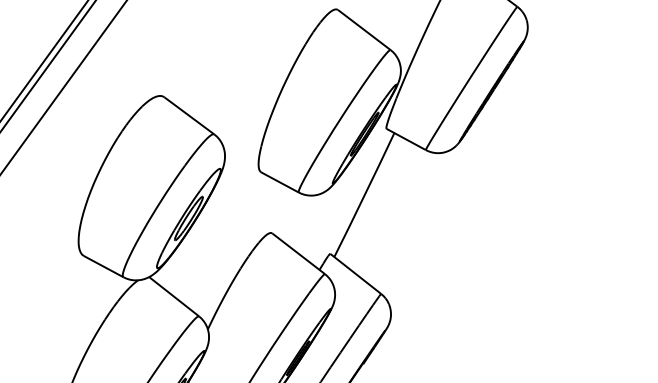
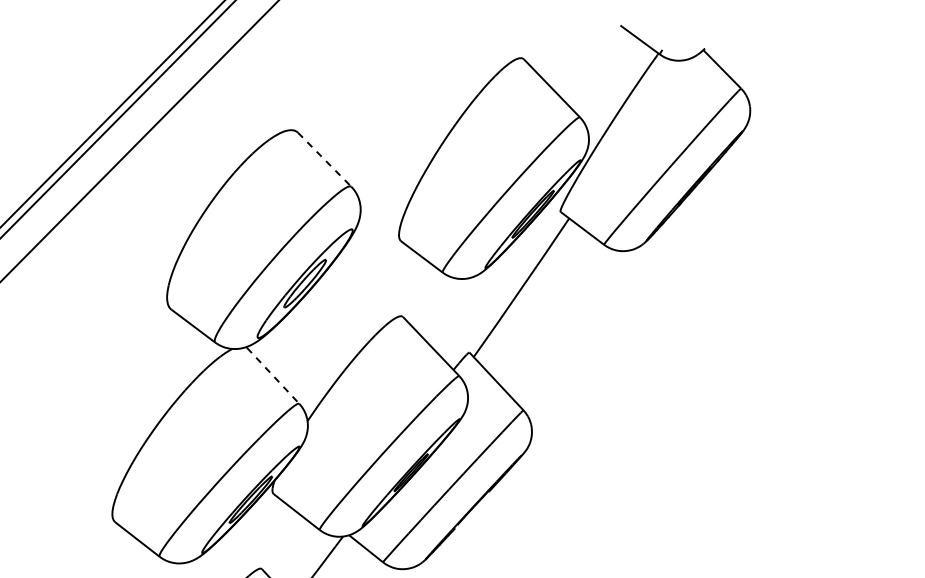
line: (189, 115) -> (324, 159), solid -> dashed
line: (174, 297) -> (273, 376), solid -> dashed

